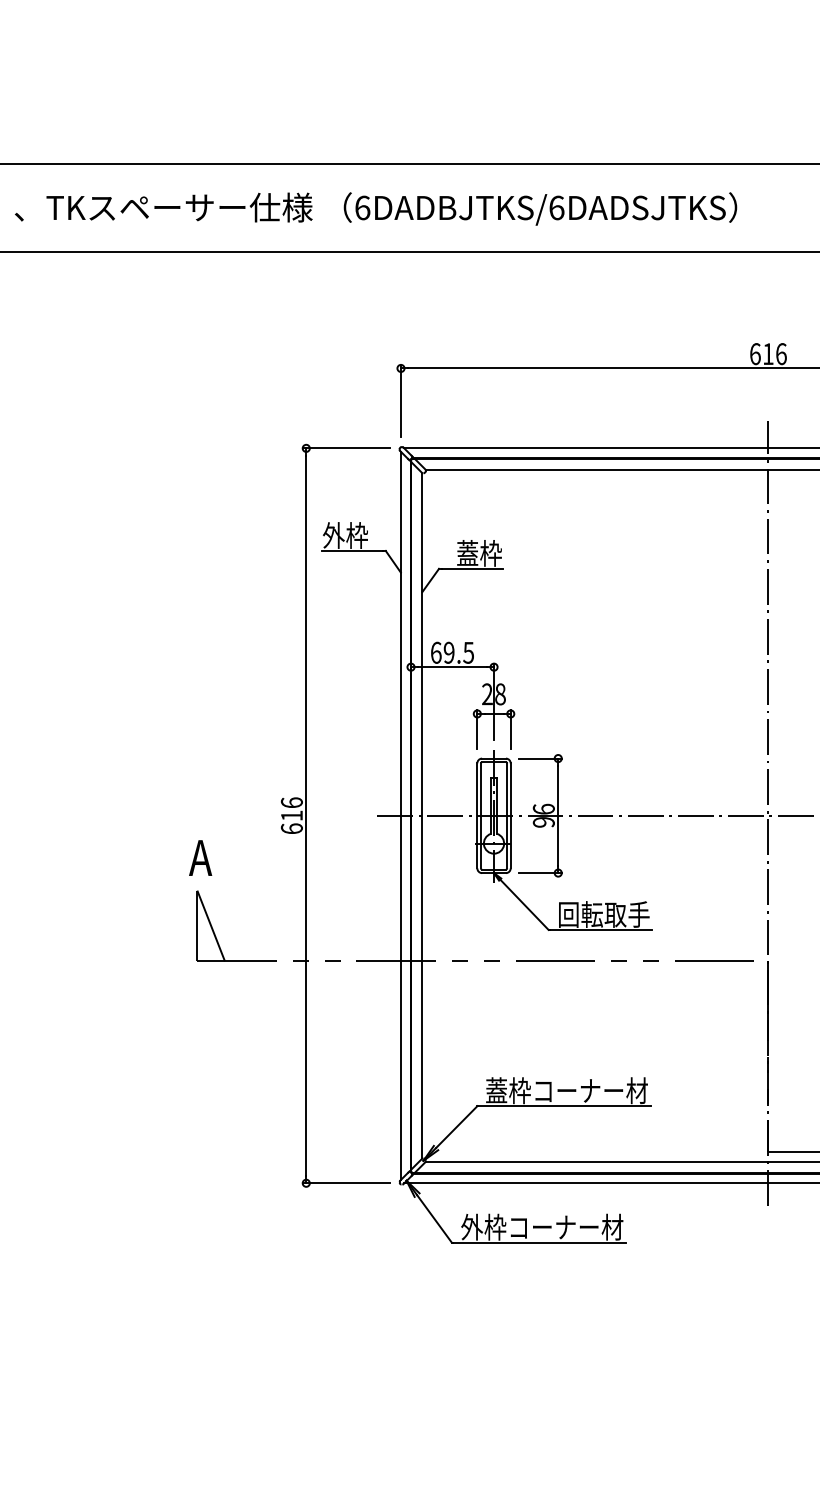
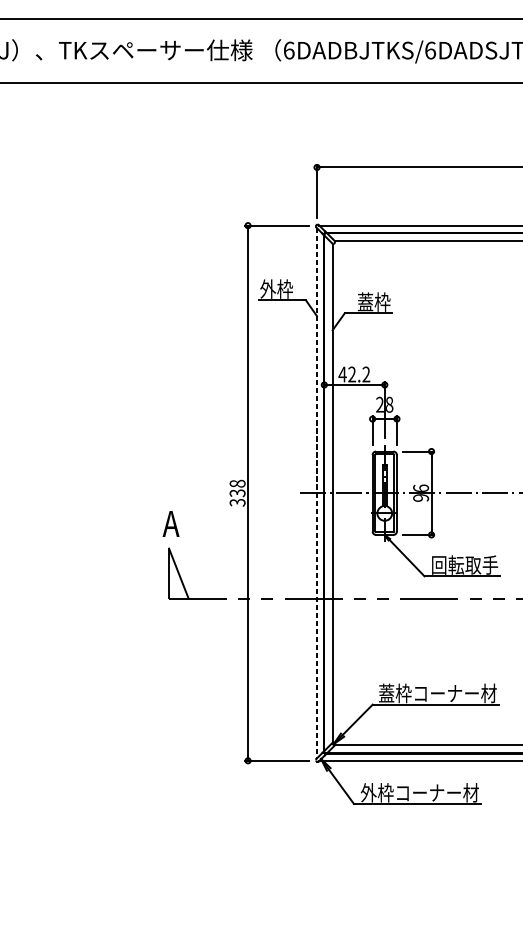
text: (452, 652) -> (354, 374), 69.5 -> 42.2
text: (291, 815) -> (237, 493), 616 -> 338
line: (400, 816) -> (316, 493), solid -> dashed

